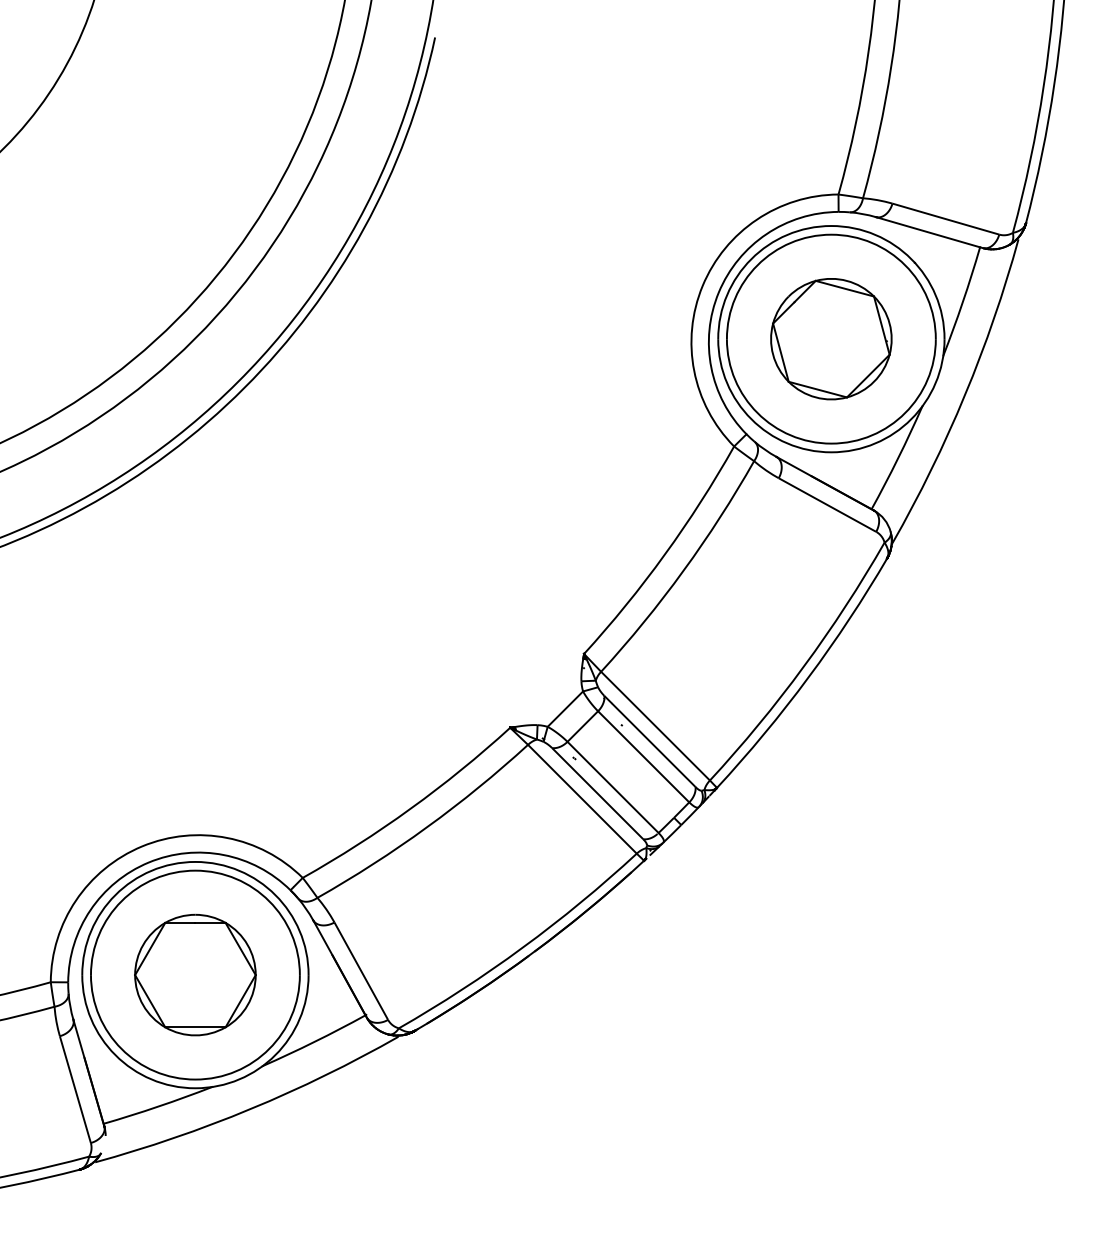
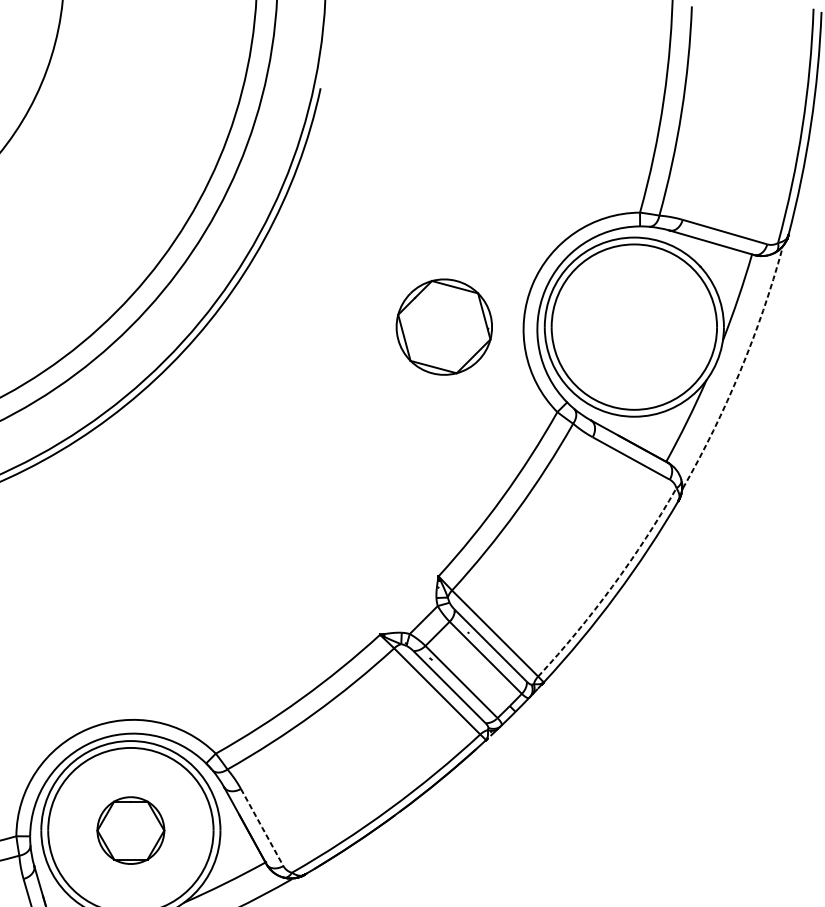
part: (831, 339) -> (444, 327), moved
arc: (965, 394) -> (740, 370), solid -> dashed
arc: (803, 666) -> (612, 586), solid -> dashed
line: (361, 971) -> (262, 827), solid -> dashed
part: (195, 974) -> (130, 830), size x0.7

